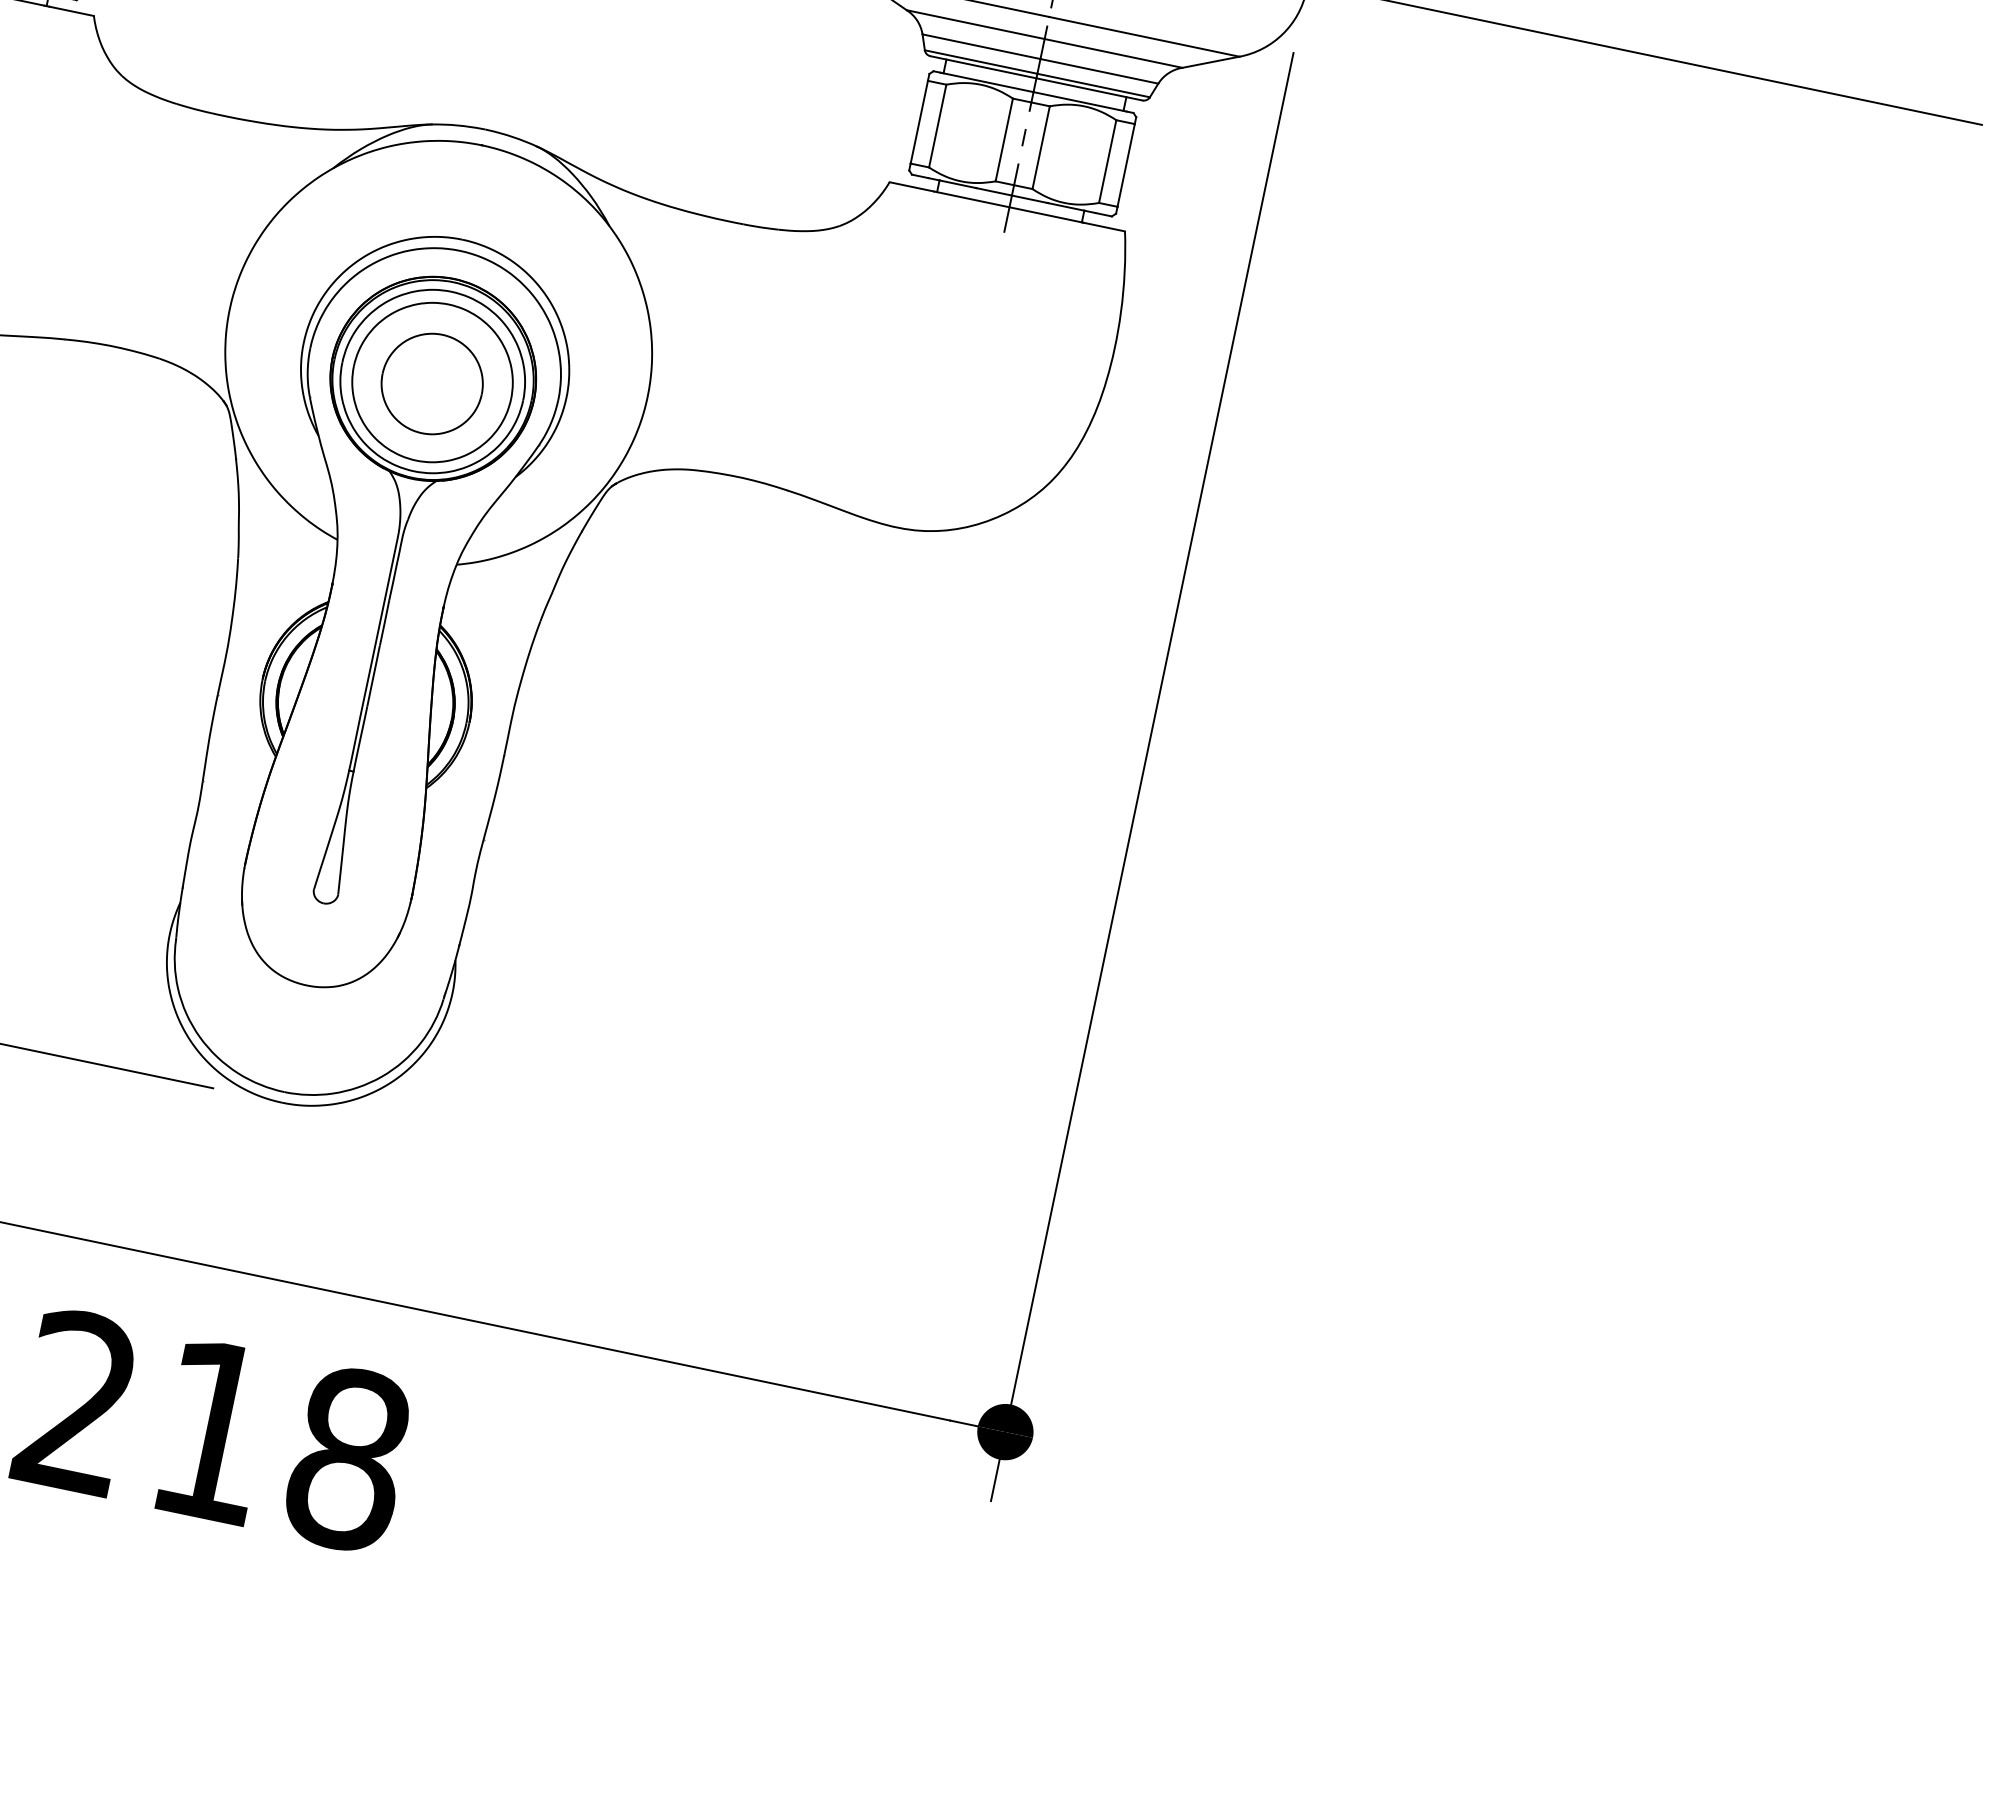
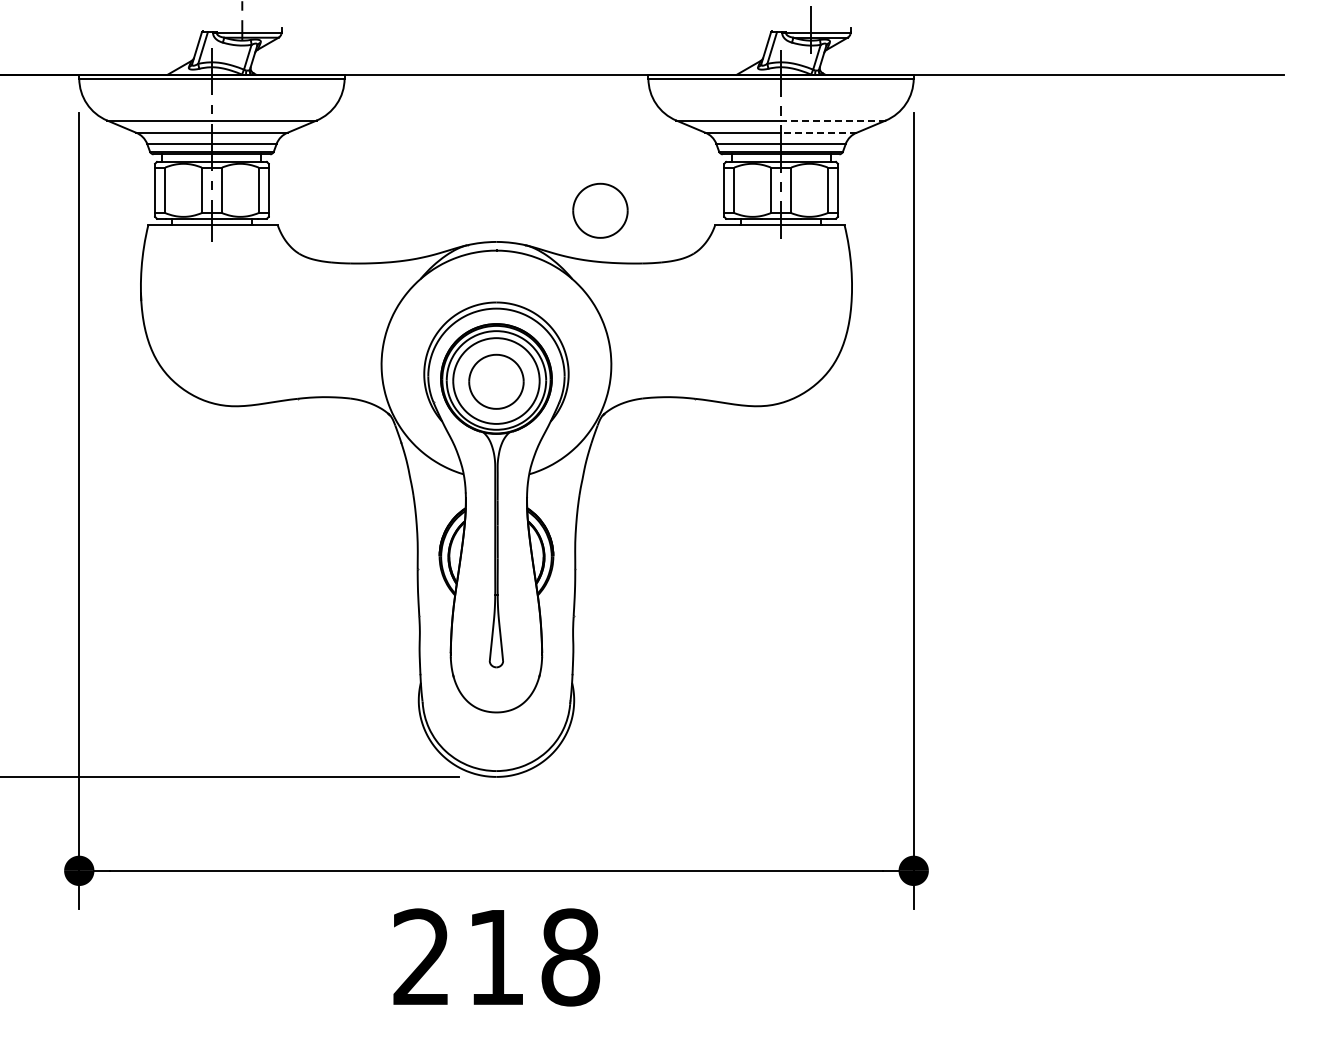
line: (1142, 36) -> (832, 120), solid -> dashed
line: (1112, 52) -> (818, 132), solid -> dashed
part: (686, 111) -> (600, 210), added

